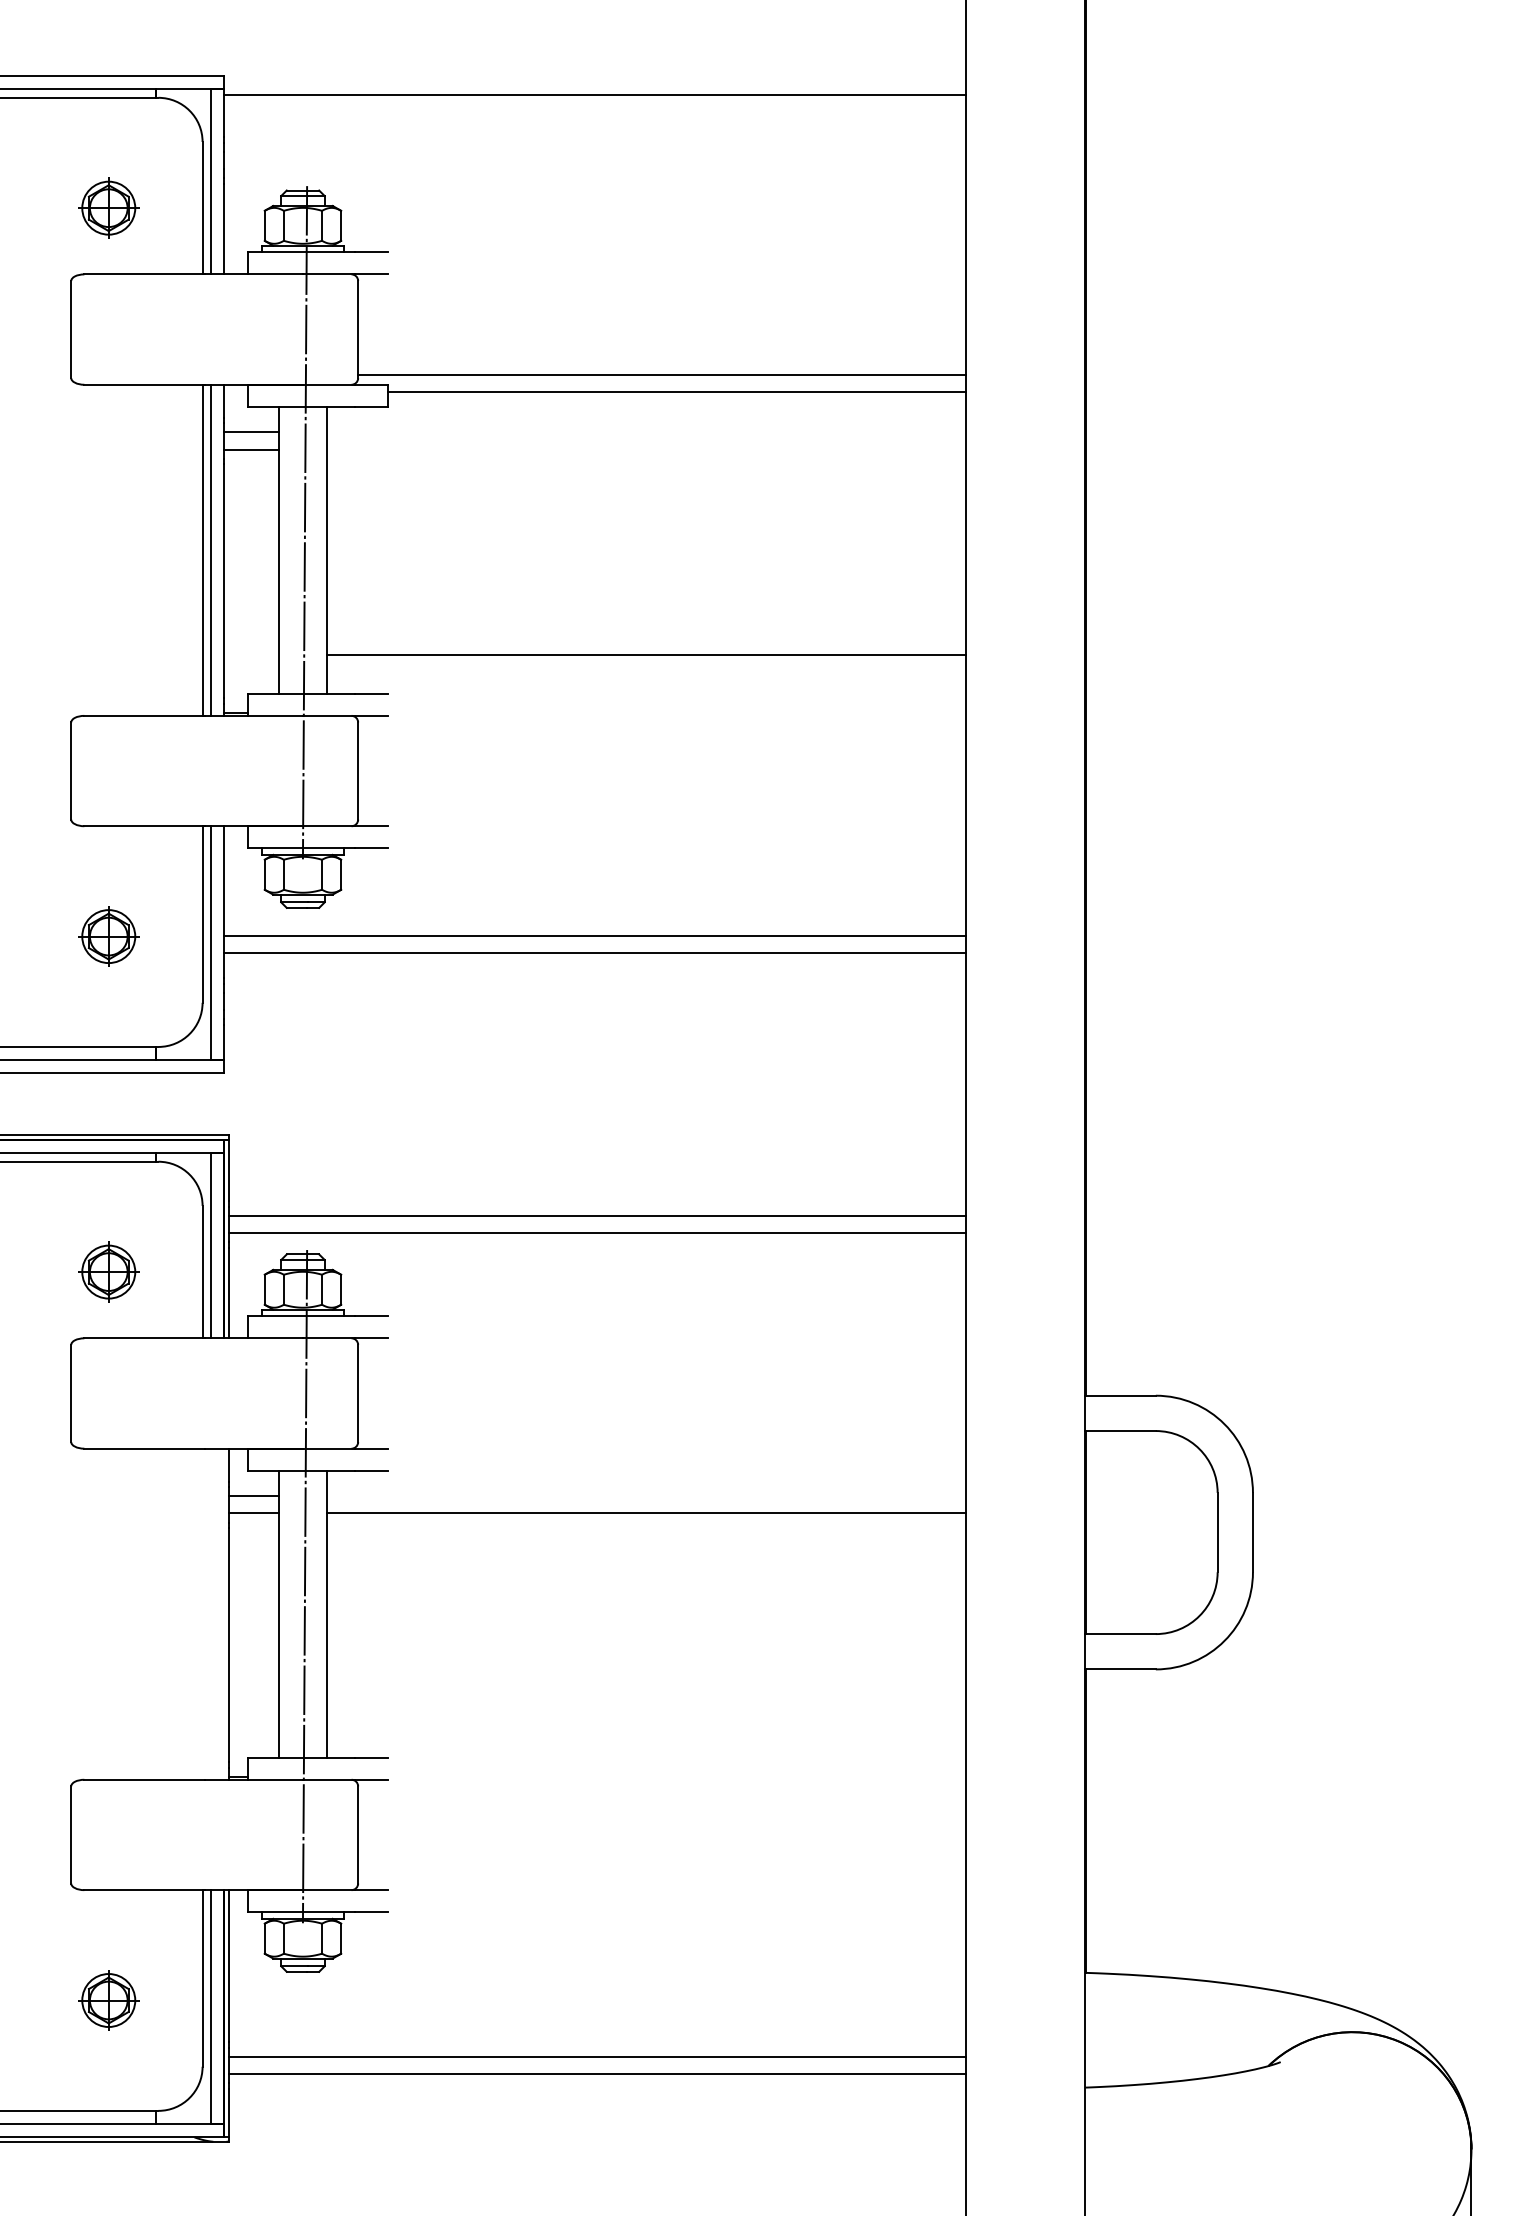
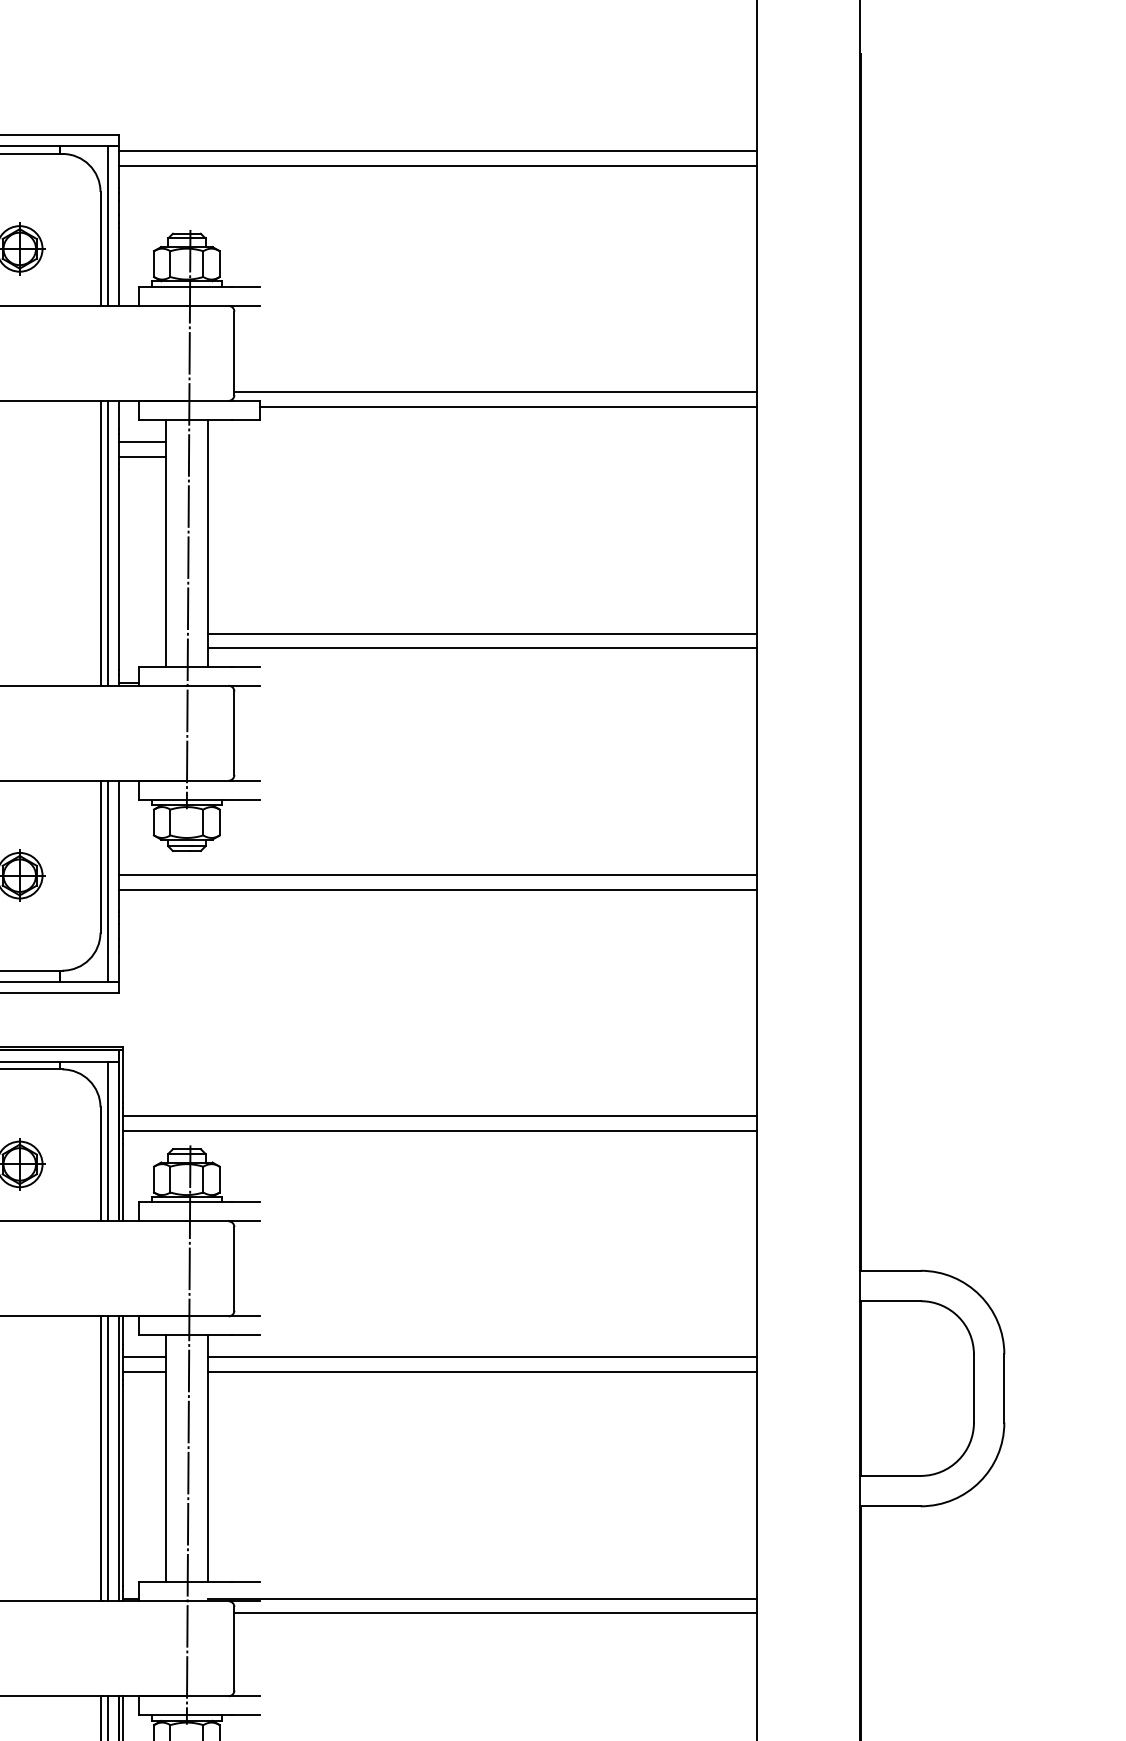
line: (595, 111) -> (438, 165), added
line: (646, 672) -> (482, 648), added
line: (646, 1496) -> (482, 1357), added
line: (202, 1613) -> (100, 1458), added
line: (211, 1613) -> (108, 1458), added
line: (224, 1613) -> (119, 1458), added
line: (646, 1776) -> (482, 1598), added
line: (662, 1793) -> (496, 1613), added

